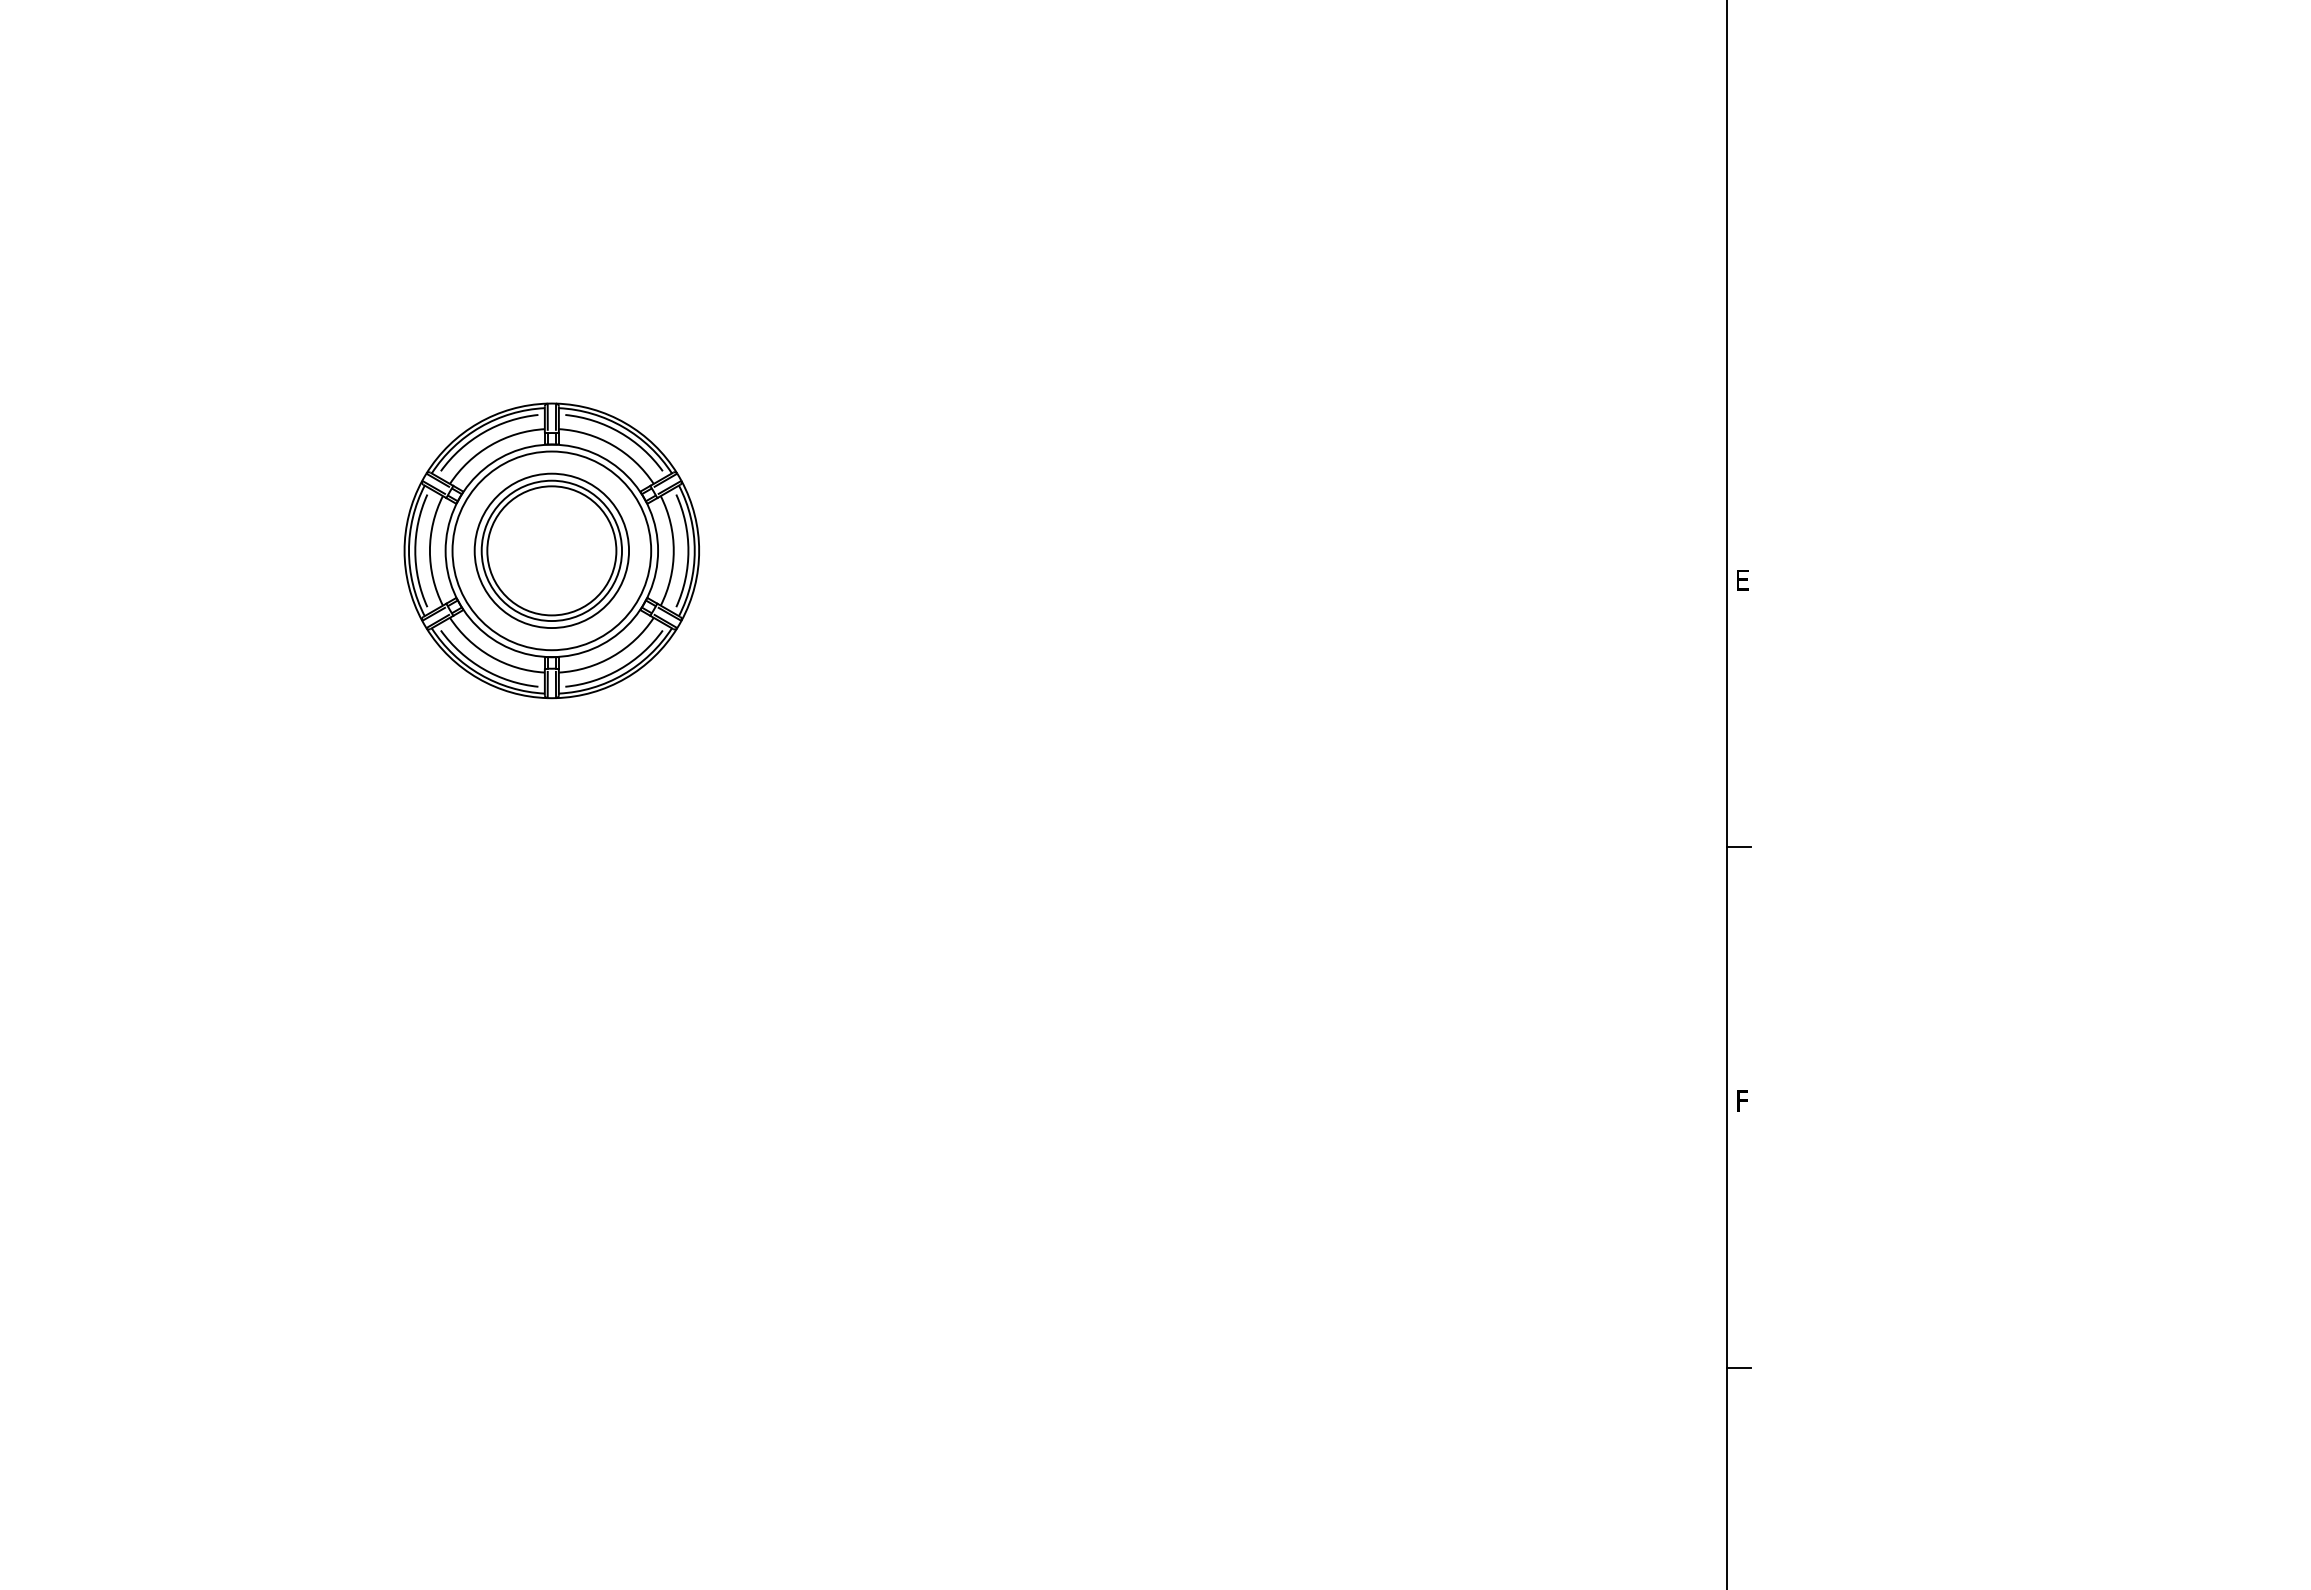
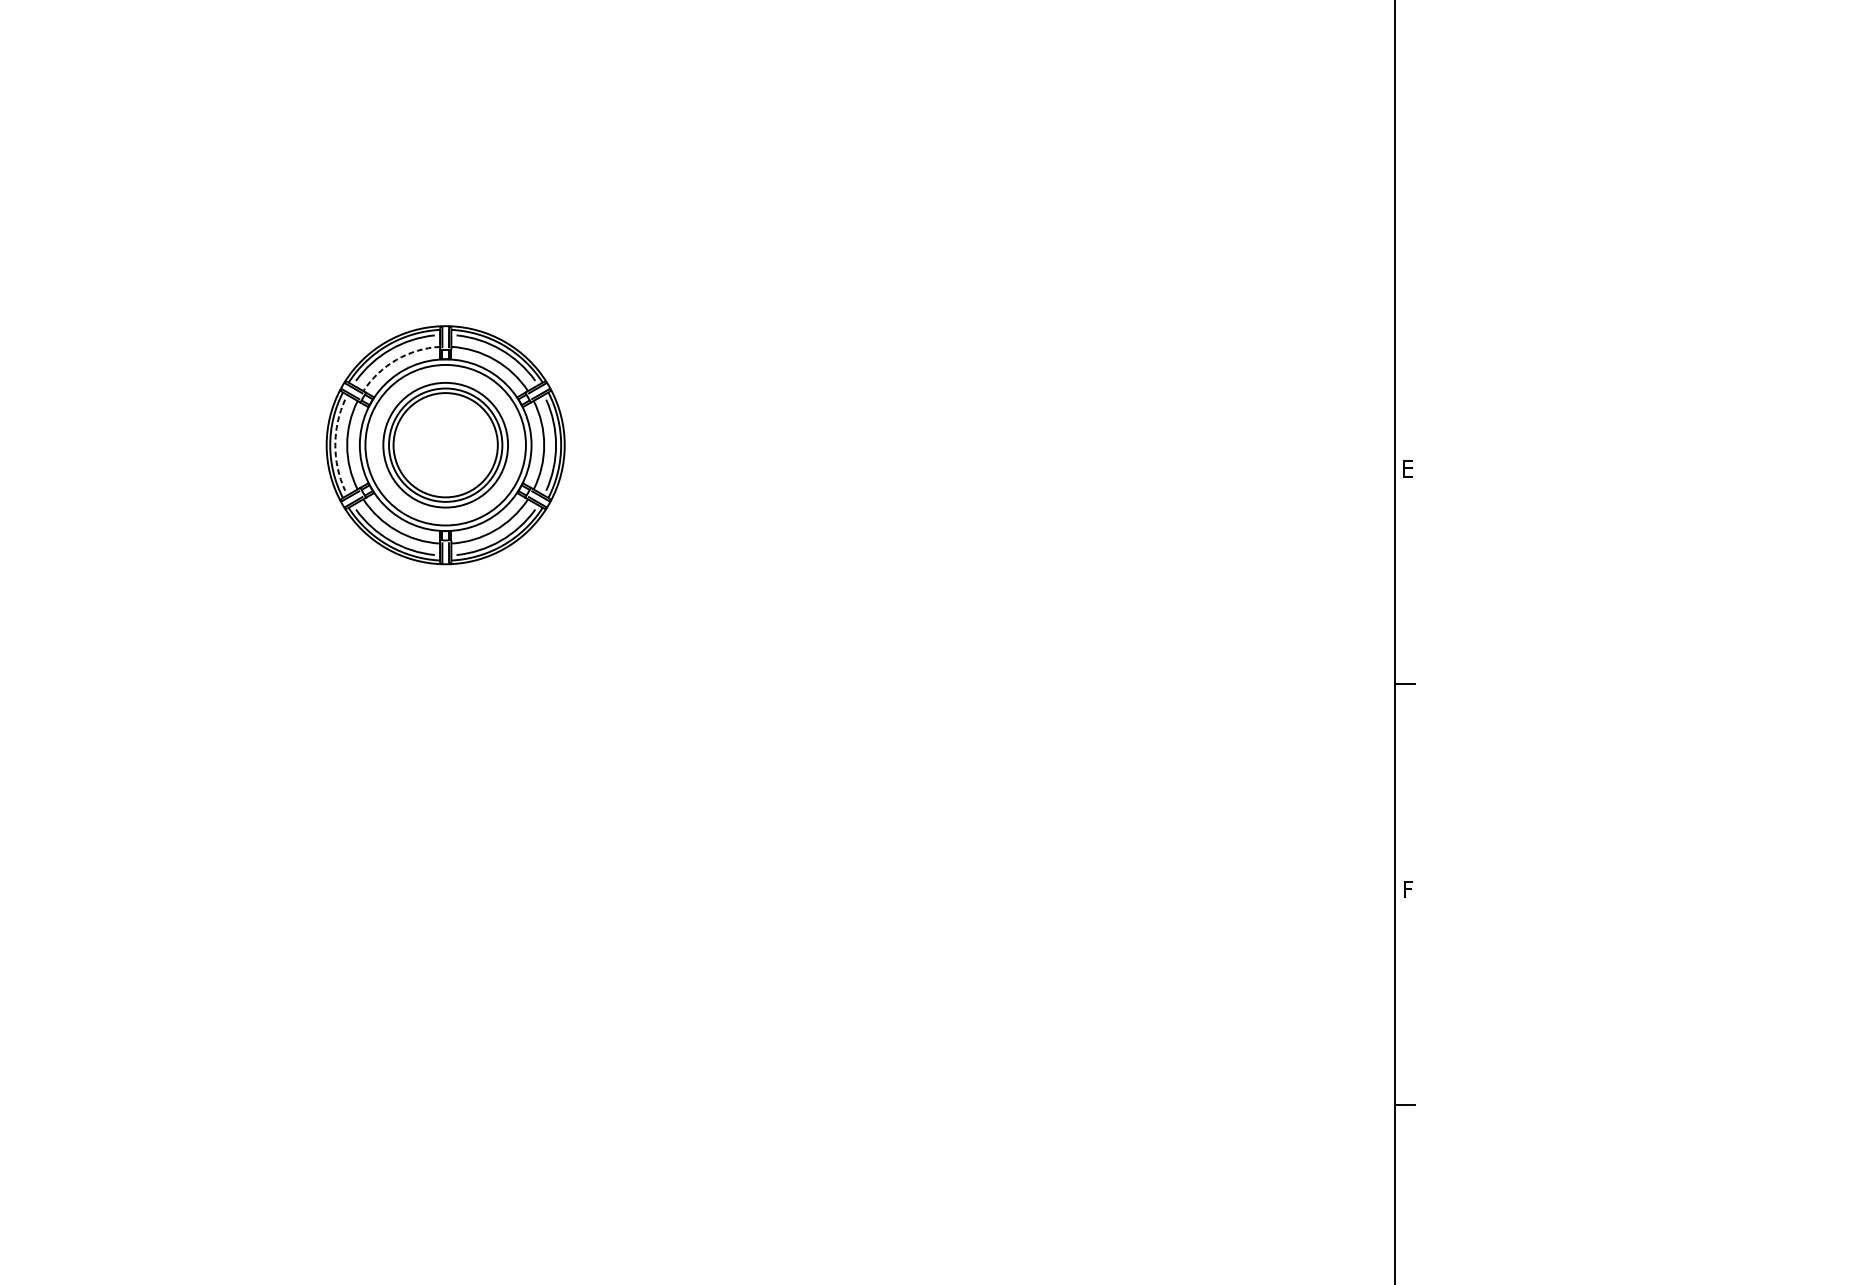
arc: (490, 445) -> (396, 360), solid -> dashed
arc: (415, 550) -> (335, 444), solid -> dashed

